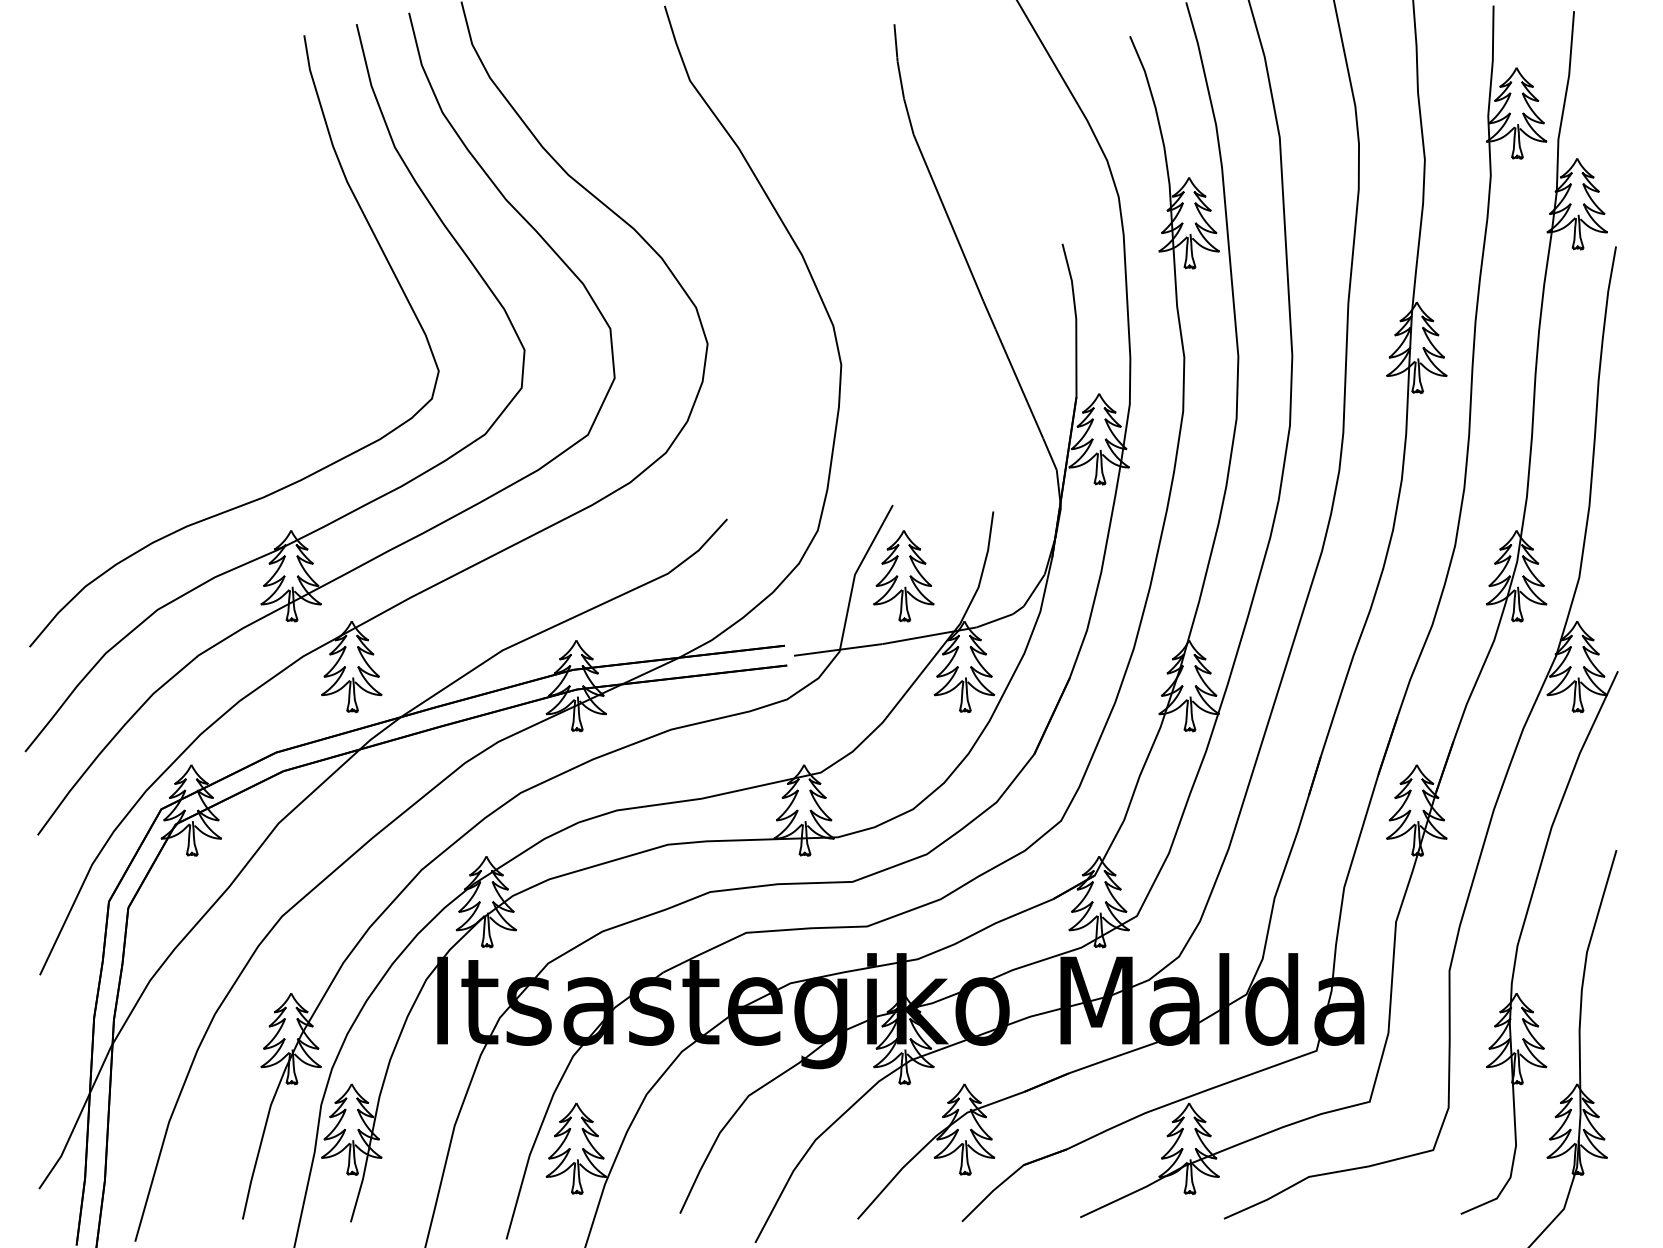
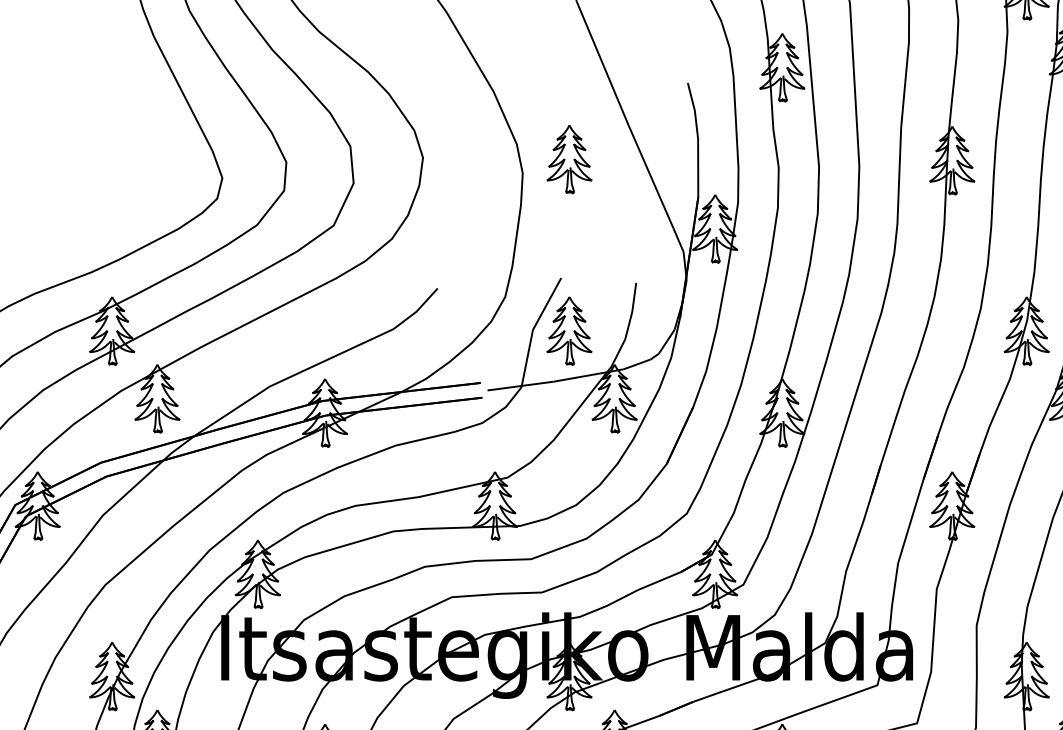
part: (903, 346) -> (569, 159), added

